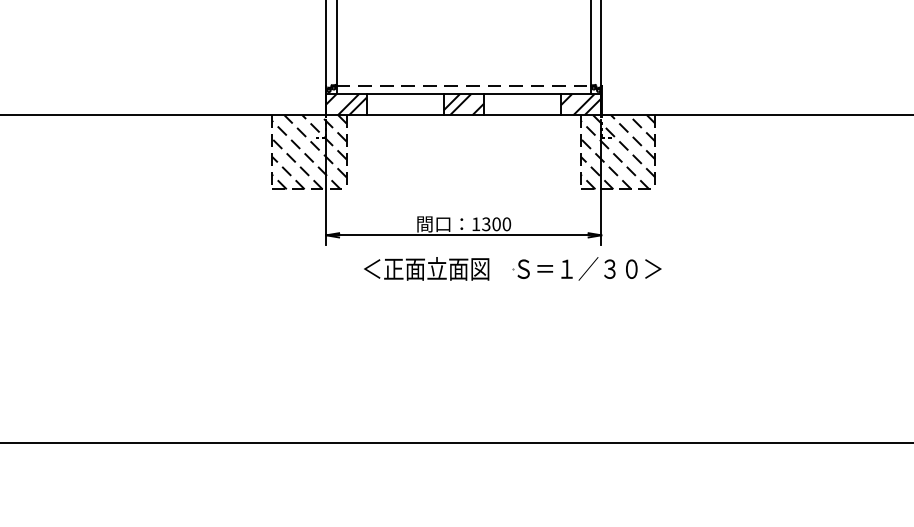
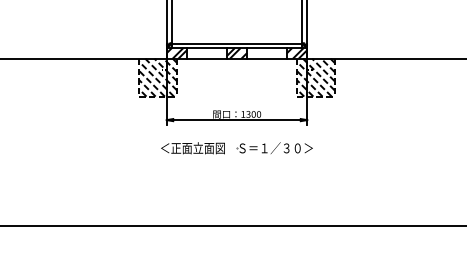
line: (464, 85) -> (237, 43), dashed -> solid
part: (511, 269) -> (236, 148), moved

